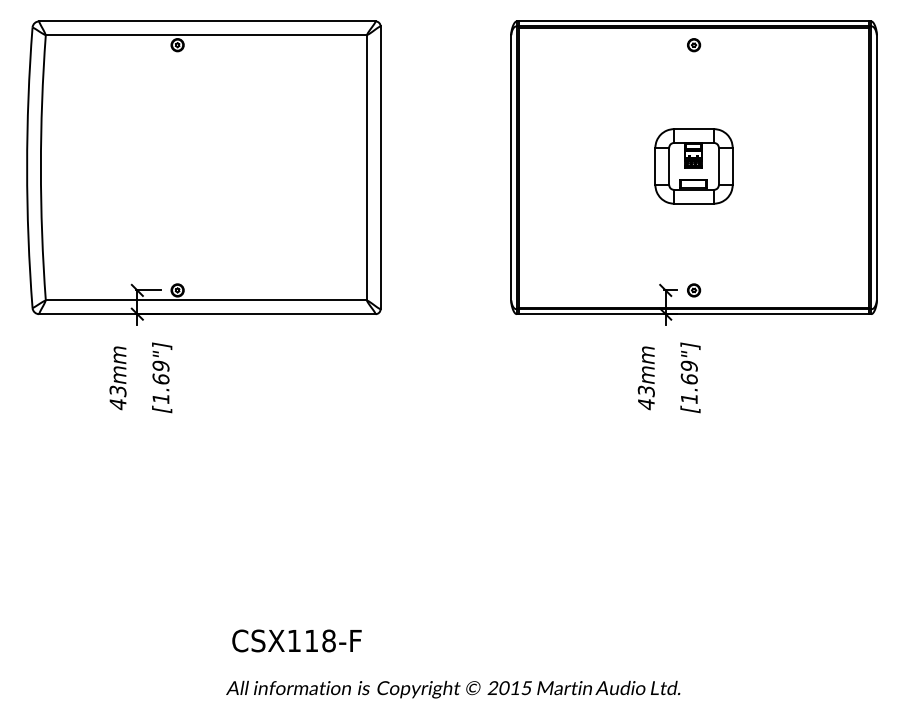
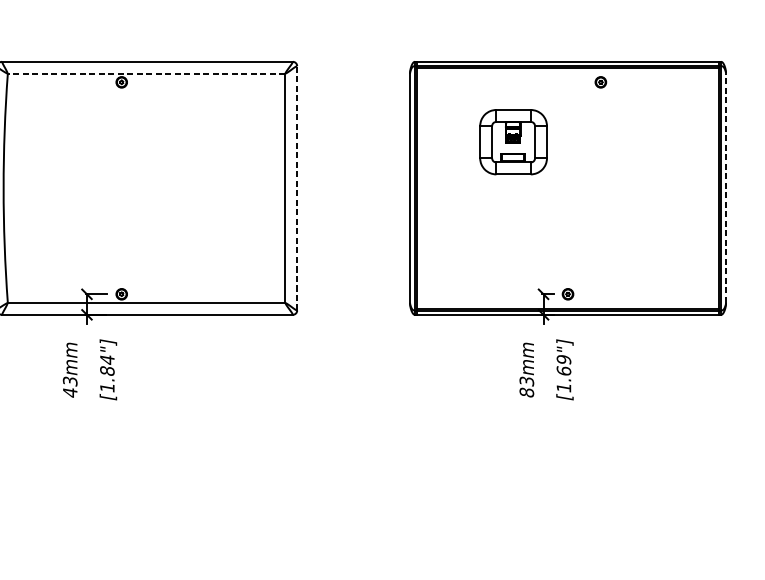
line: (206, 35) -> (146, 73), solid -> dashed
part: (694, 45) -> (601, 82), moved
part: (693, 166) -> (513, 142), moved
line: (380, 167) -> (297, 188), solid -> dashed
line: (876, 167) -> (725, 188), solid -> dashed
text: (160, 372) -> (106, 365), [1.69"] -> [1.84"]
text: (645, 404) -> (526, 392), 43mm -> 83mm

